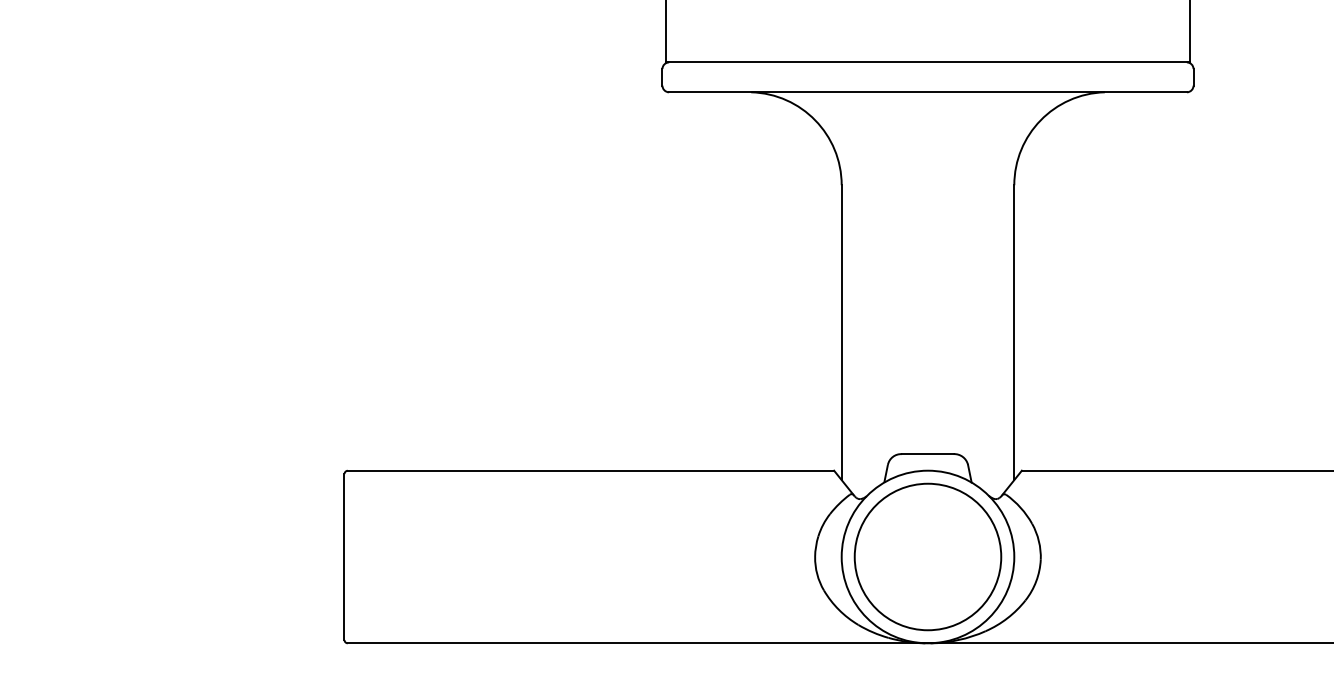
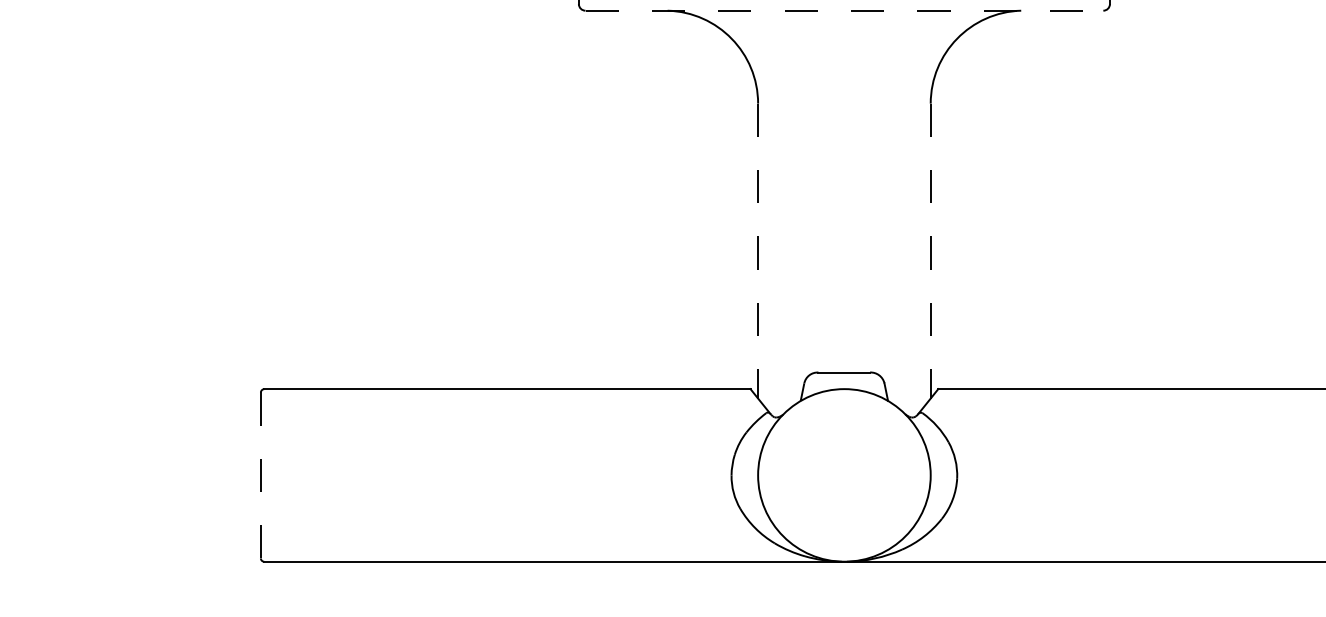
line: (928, 92) -> (844, 10), solid -> dashed
line: (841, 333) -> (757, 251), solid -> dashed
line: (1014, 333) -> (930, 251), solid -> dashed
part: (927, 556) -> (843, 474), removed
line: (344, 557) -> (260, 475), solid -> dashed

